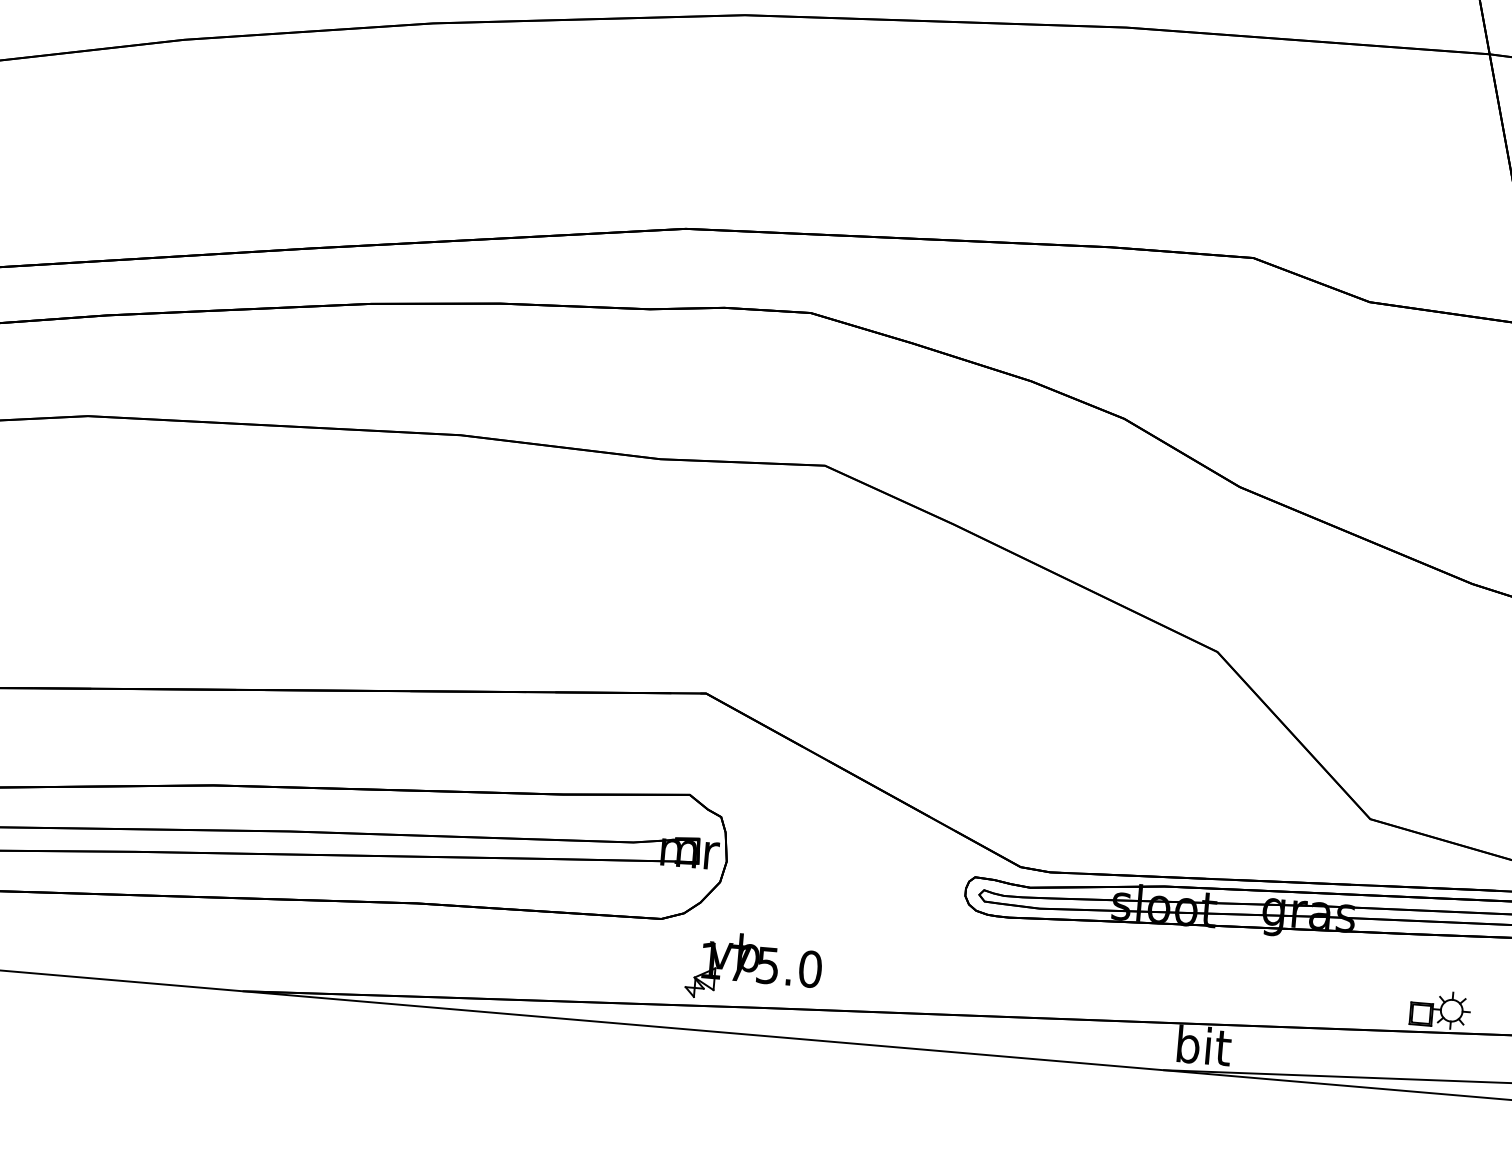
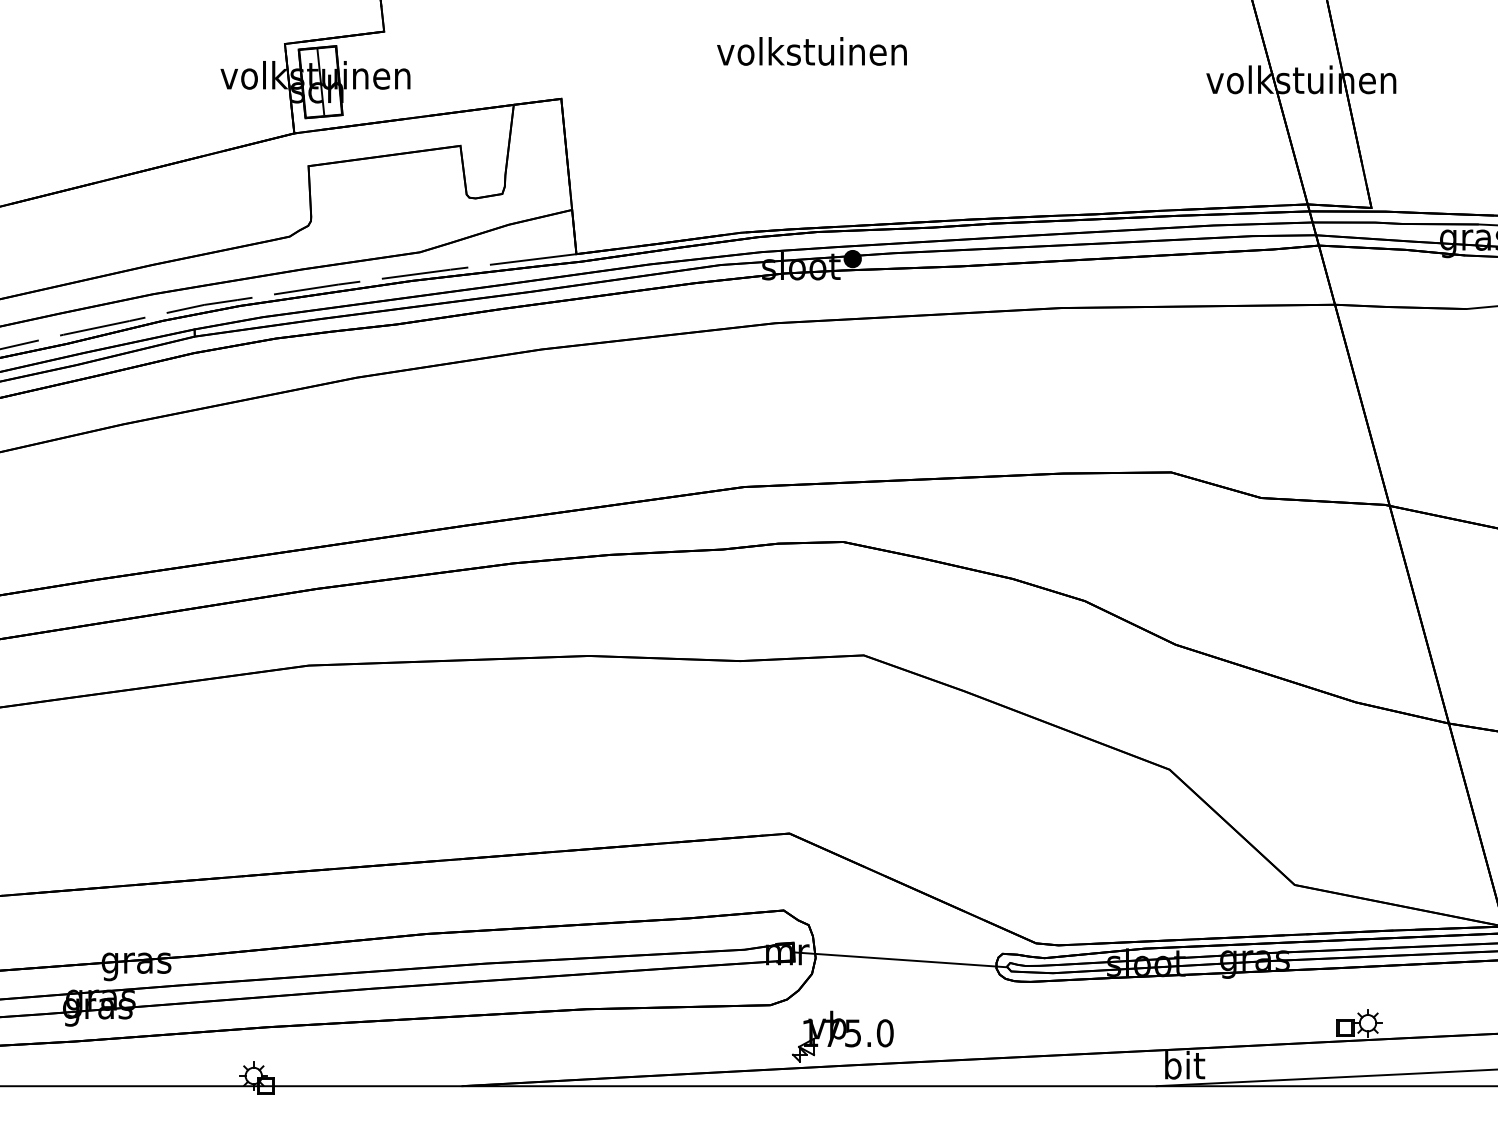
line: (839, 873) -> (900, 959), added

